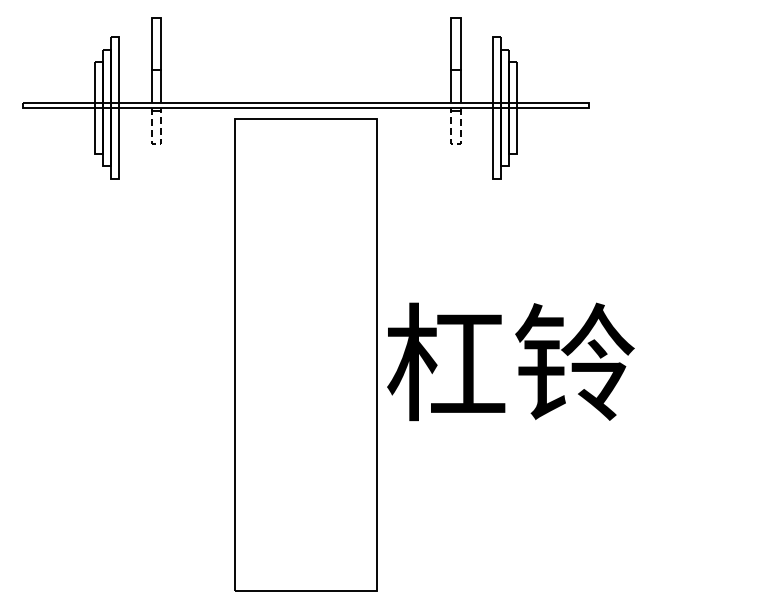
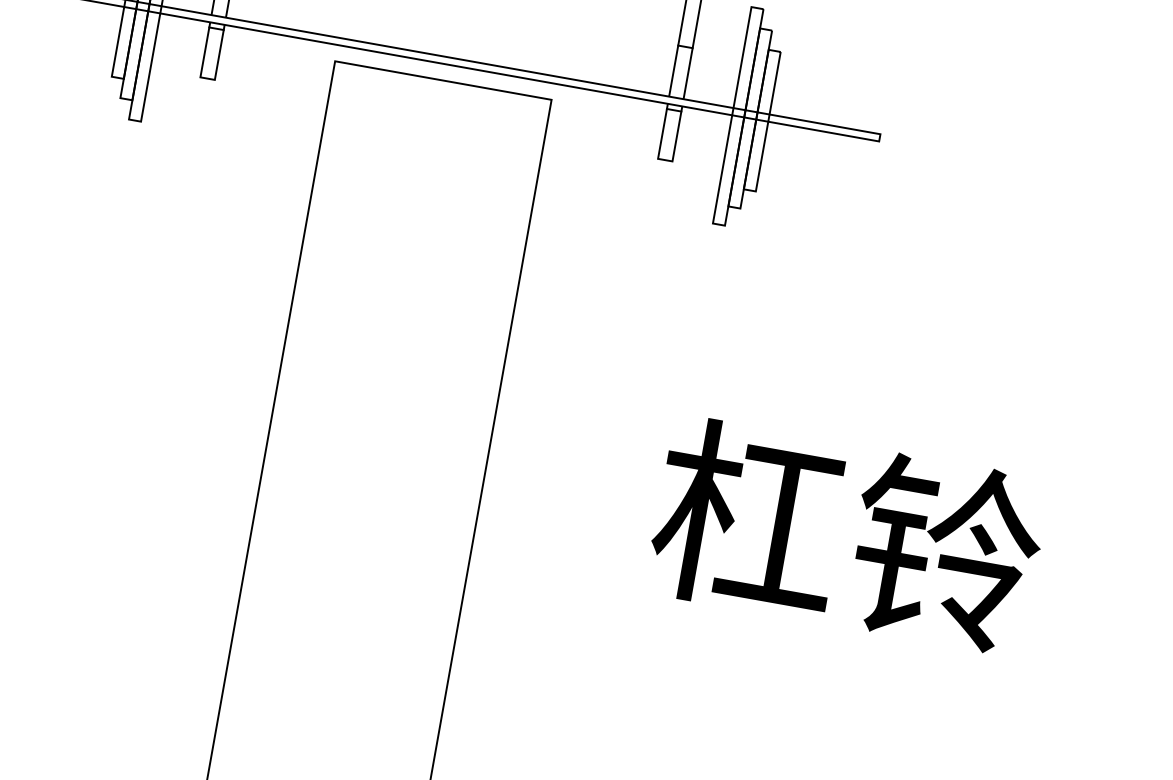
line: (156, 144) -> (207, 79), dashed -> solid
line: (455, 144) -> (664, 160), dashed -> solid
text: (510, 361) -> (846, 535), moved

